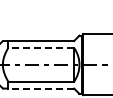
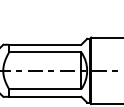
line: (41, 47) -> (45, 51), dashed -> solid
line: (41, 88) -> (45, 96), dashed -> solid

